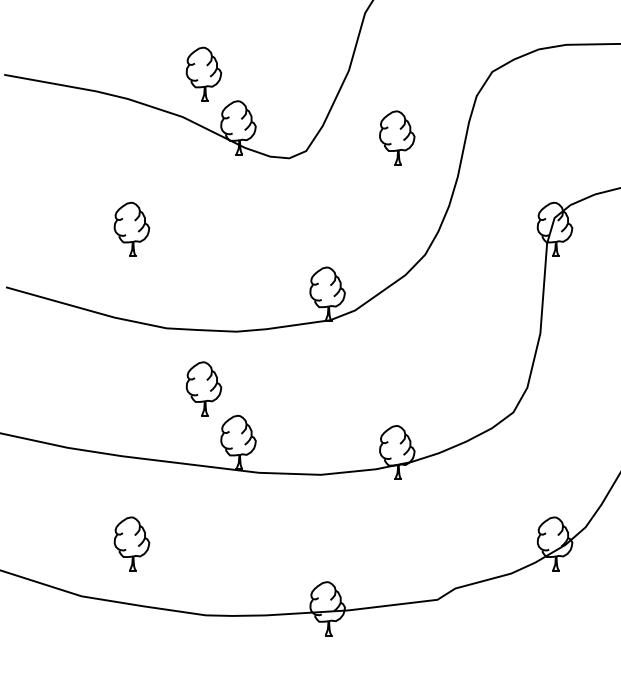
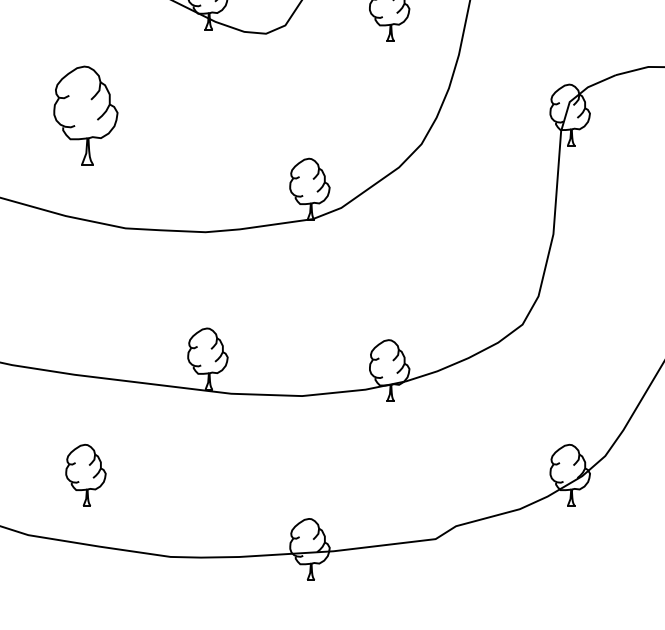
part: (131, 228) -> (85, 114), size x1.6
part: (203, 388) -> (167, 297), removed

